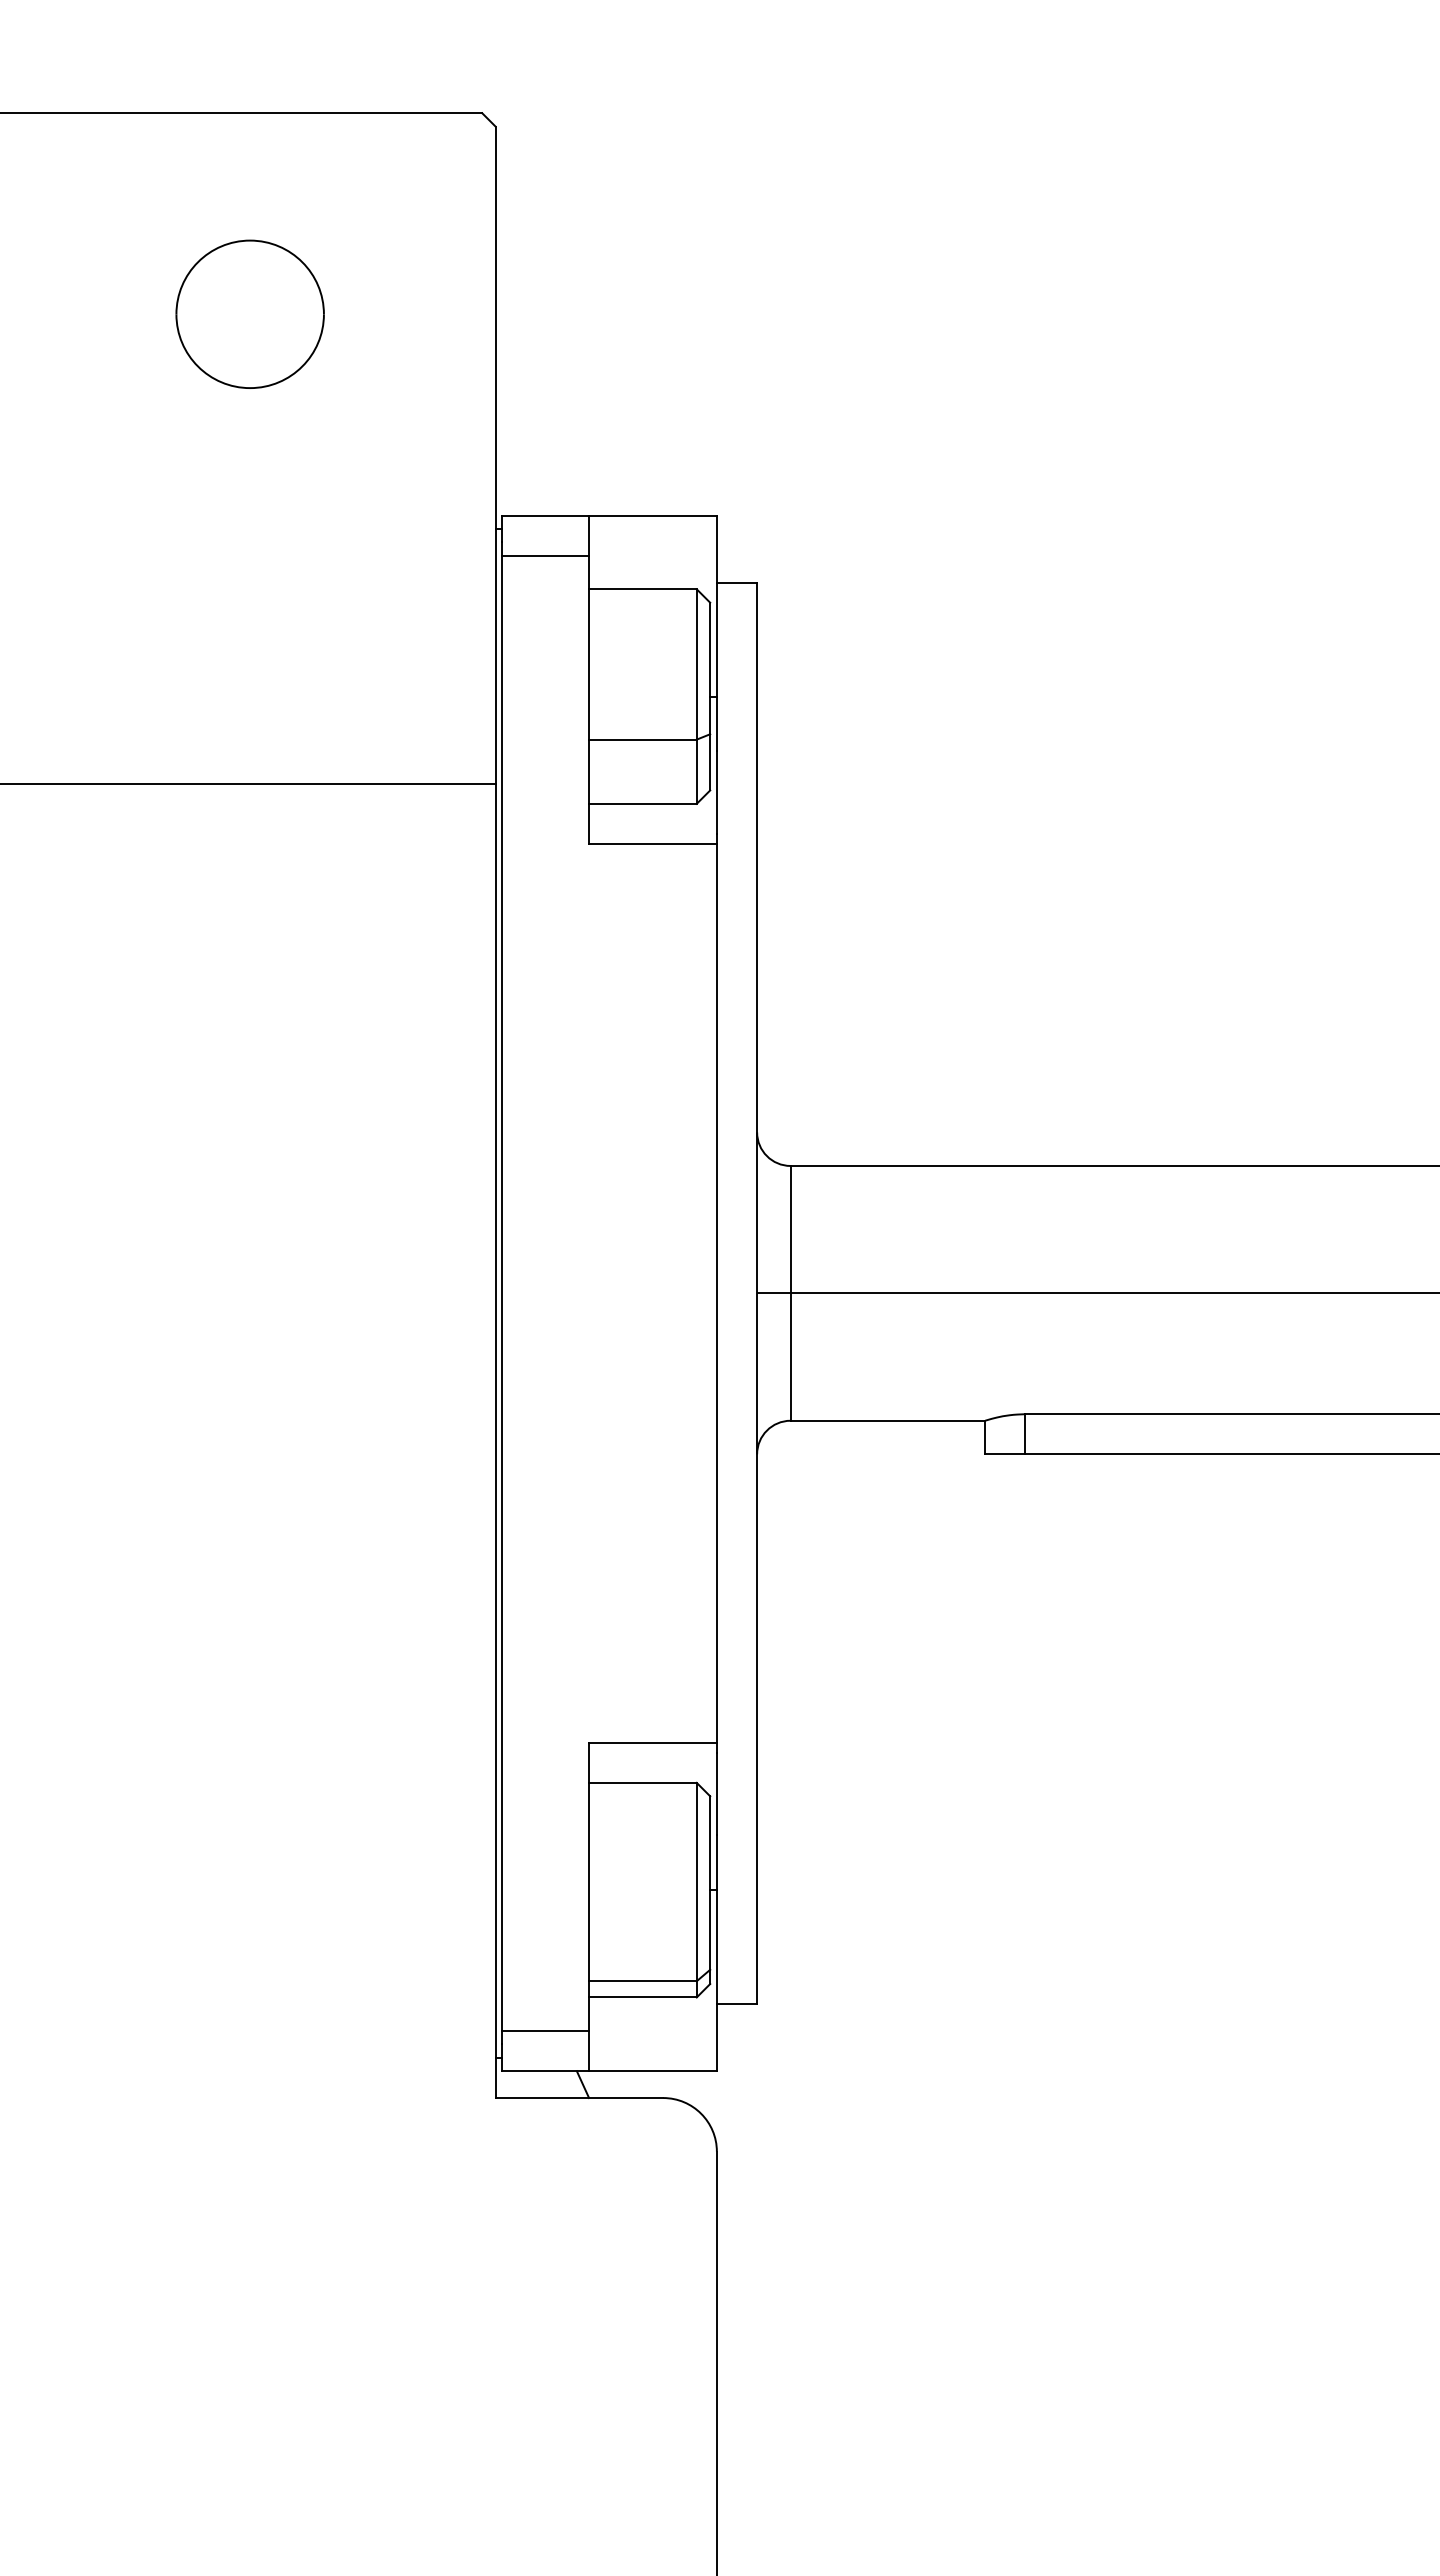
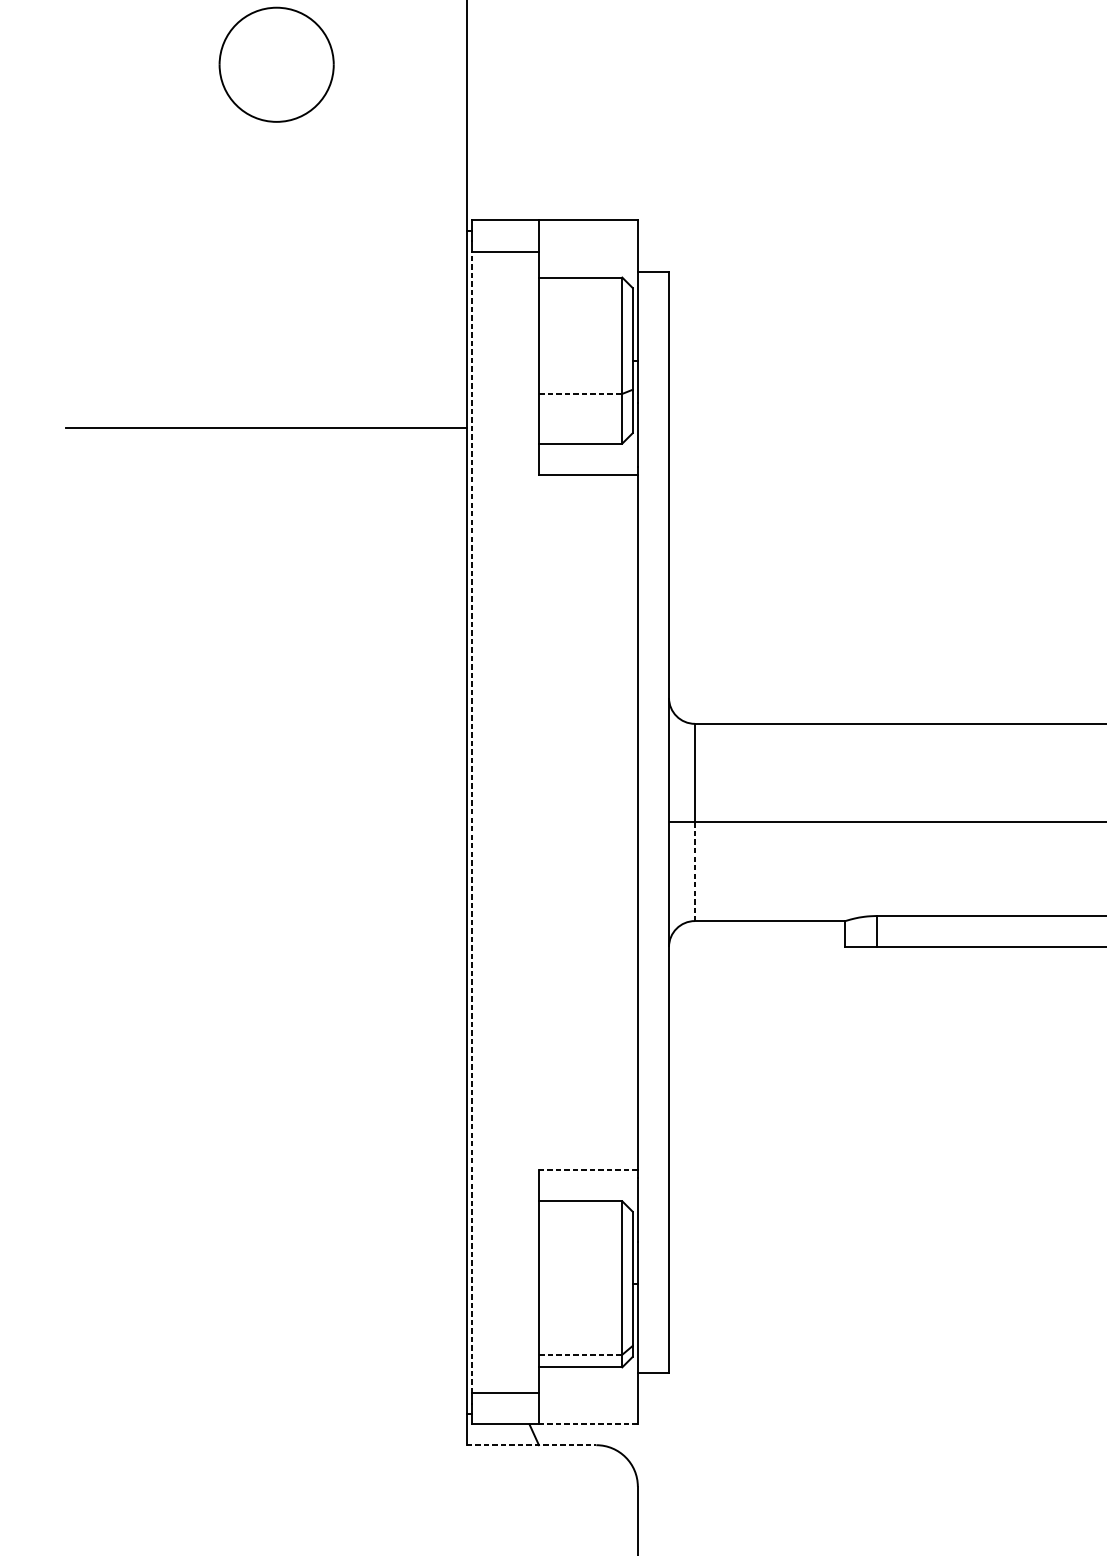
line: (643, 739) -> (581, 393), solid -> dashed
line: (502, 1293) -> (471, 822), solid -> dashed
line: (790, 1357) -> (694, 872), solid -> dashed
line: (653, 1742) -> (588, 1170), solid -> dashed
line: (643, 1981) -> (581, 1355), solid -> dashed
line: (653, 2071) -> (588, 1424), solid -> dashed
line: (579, 2098) -> (531, 1445), solid -> dashed

